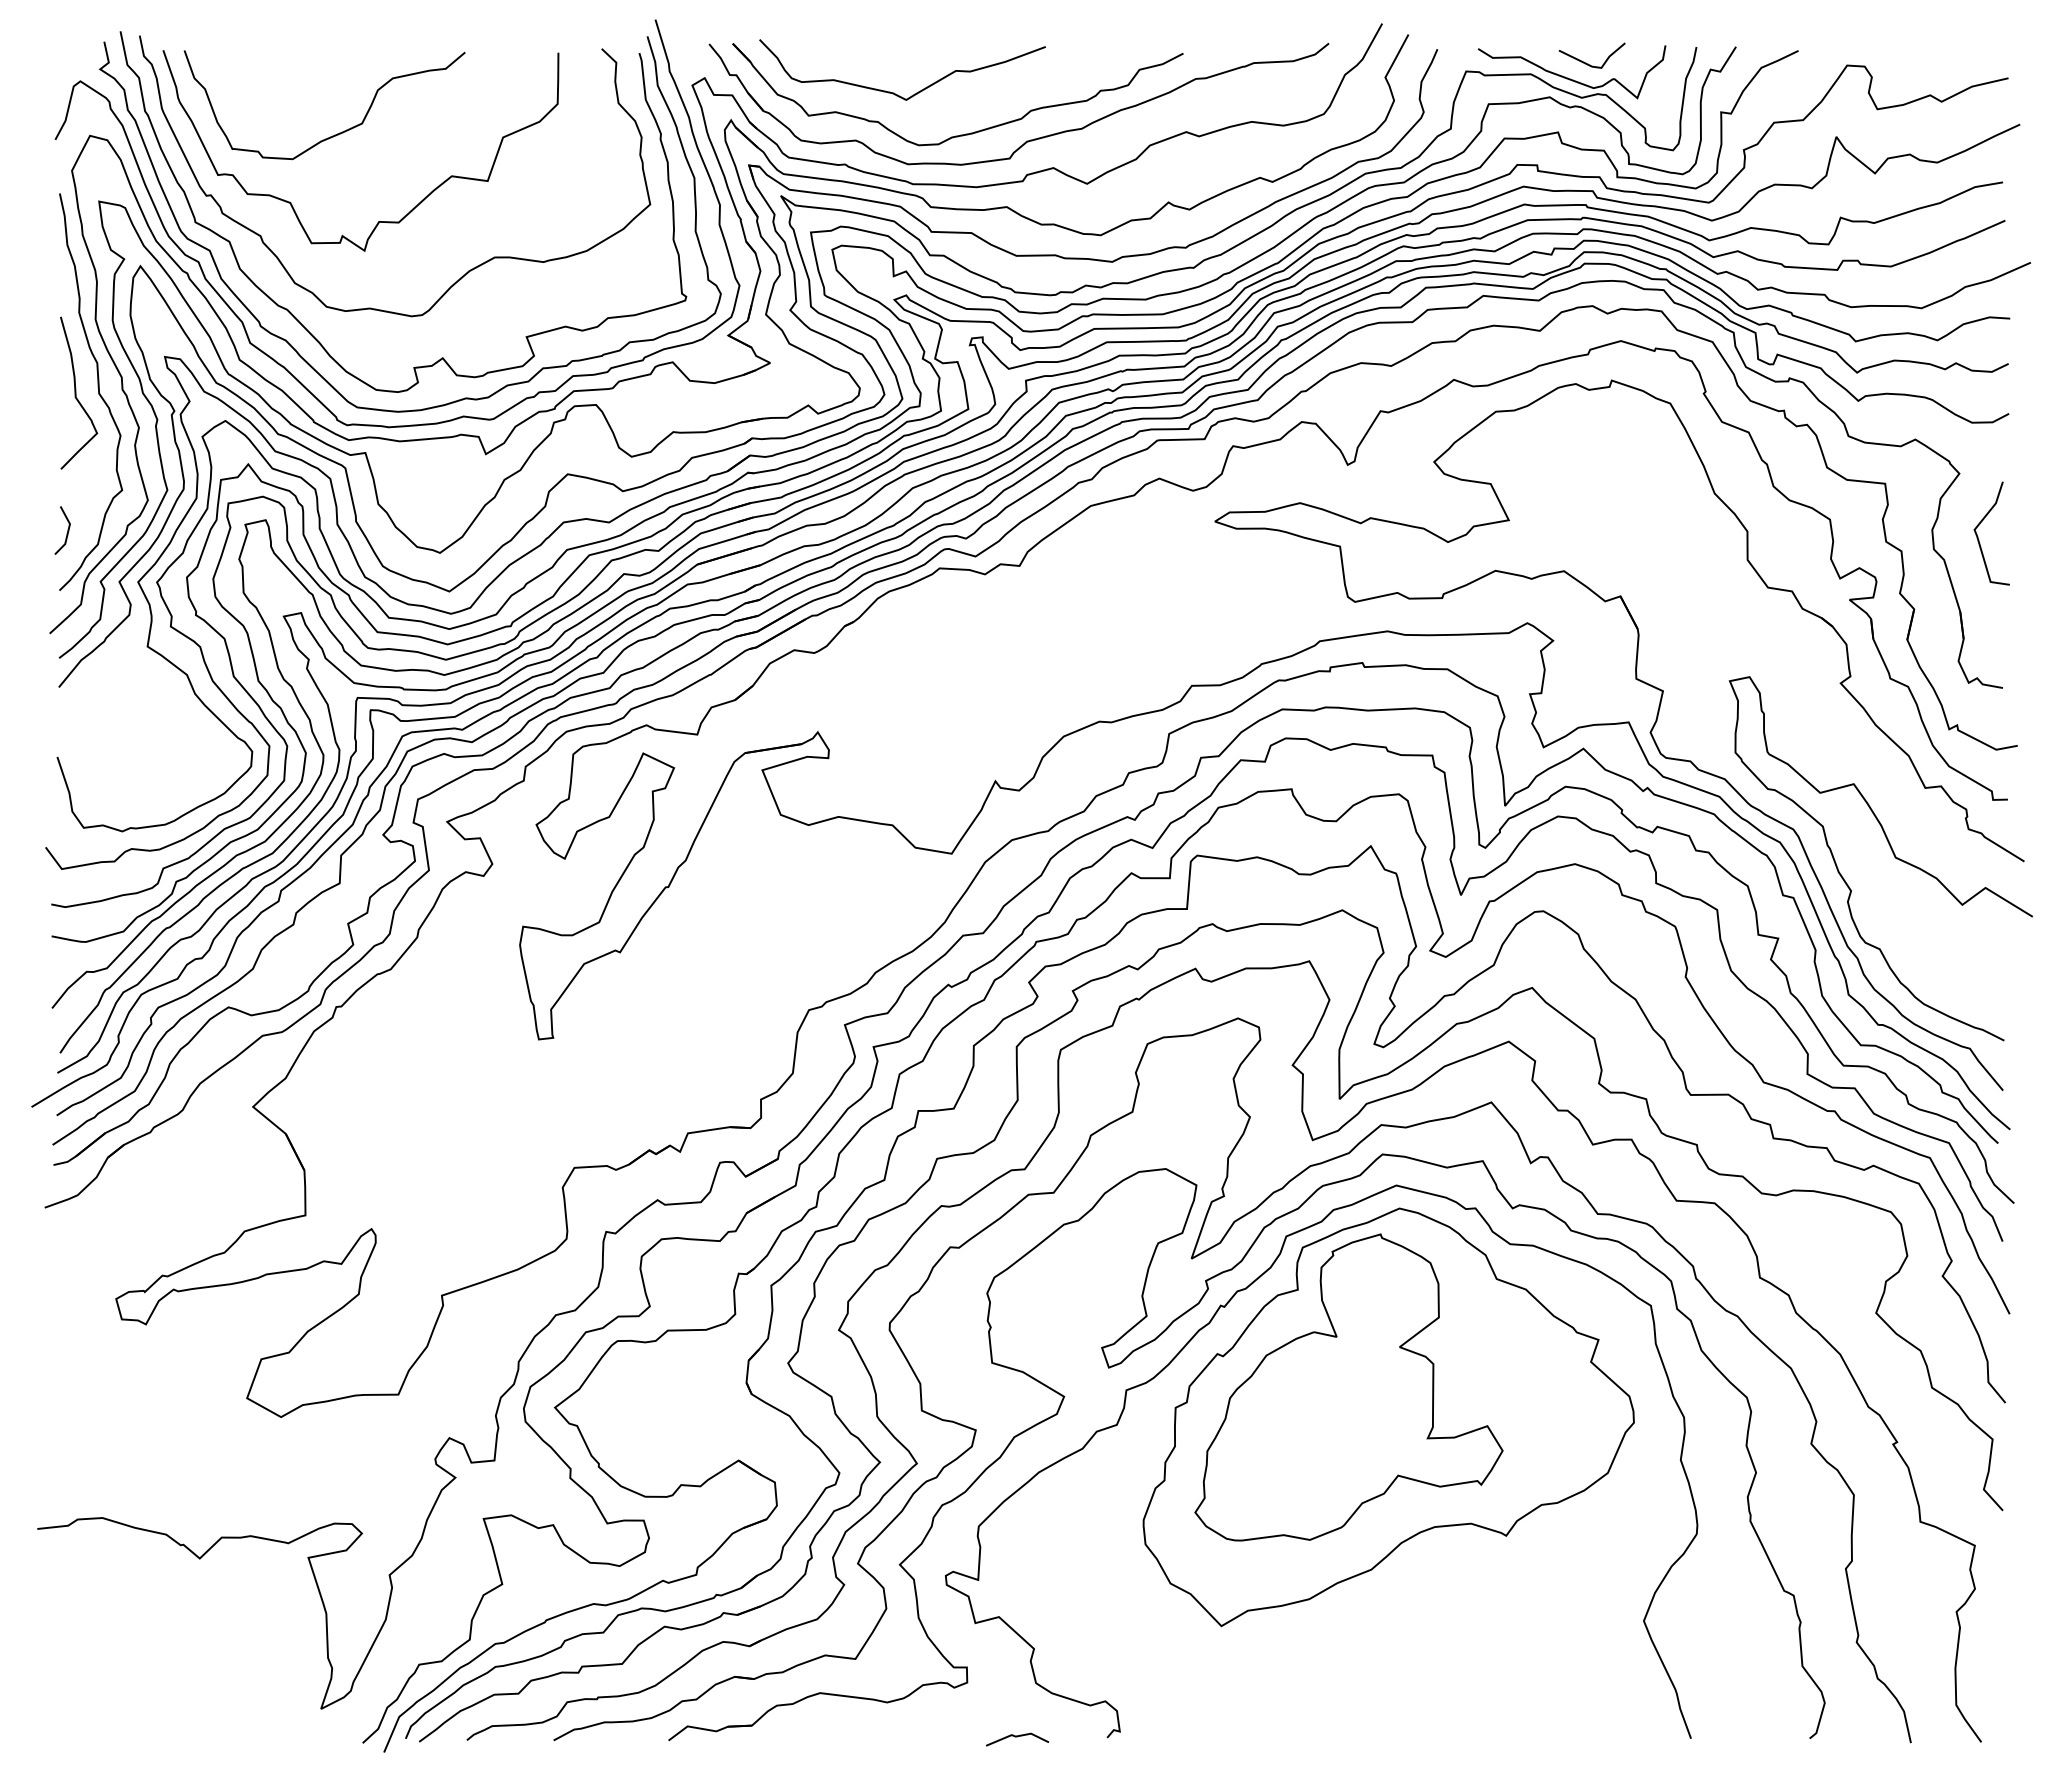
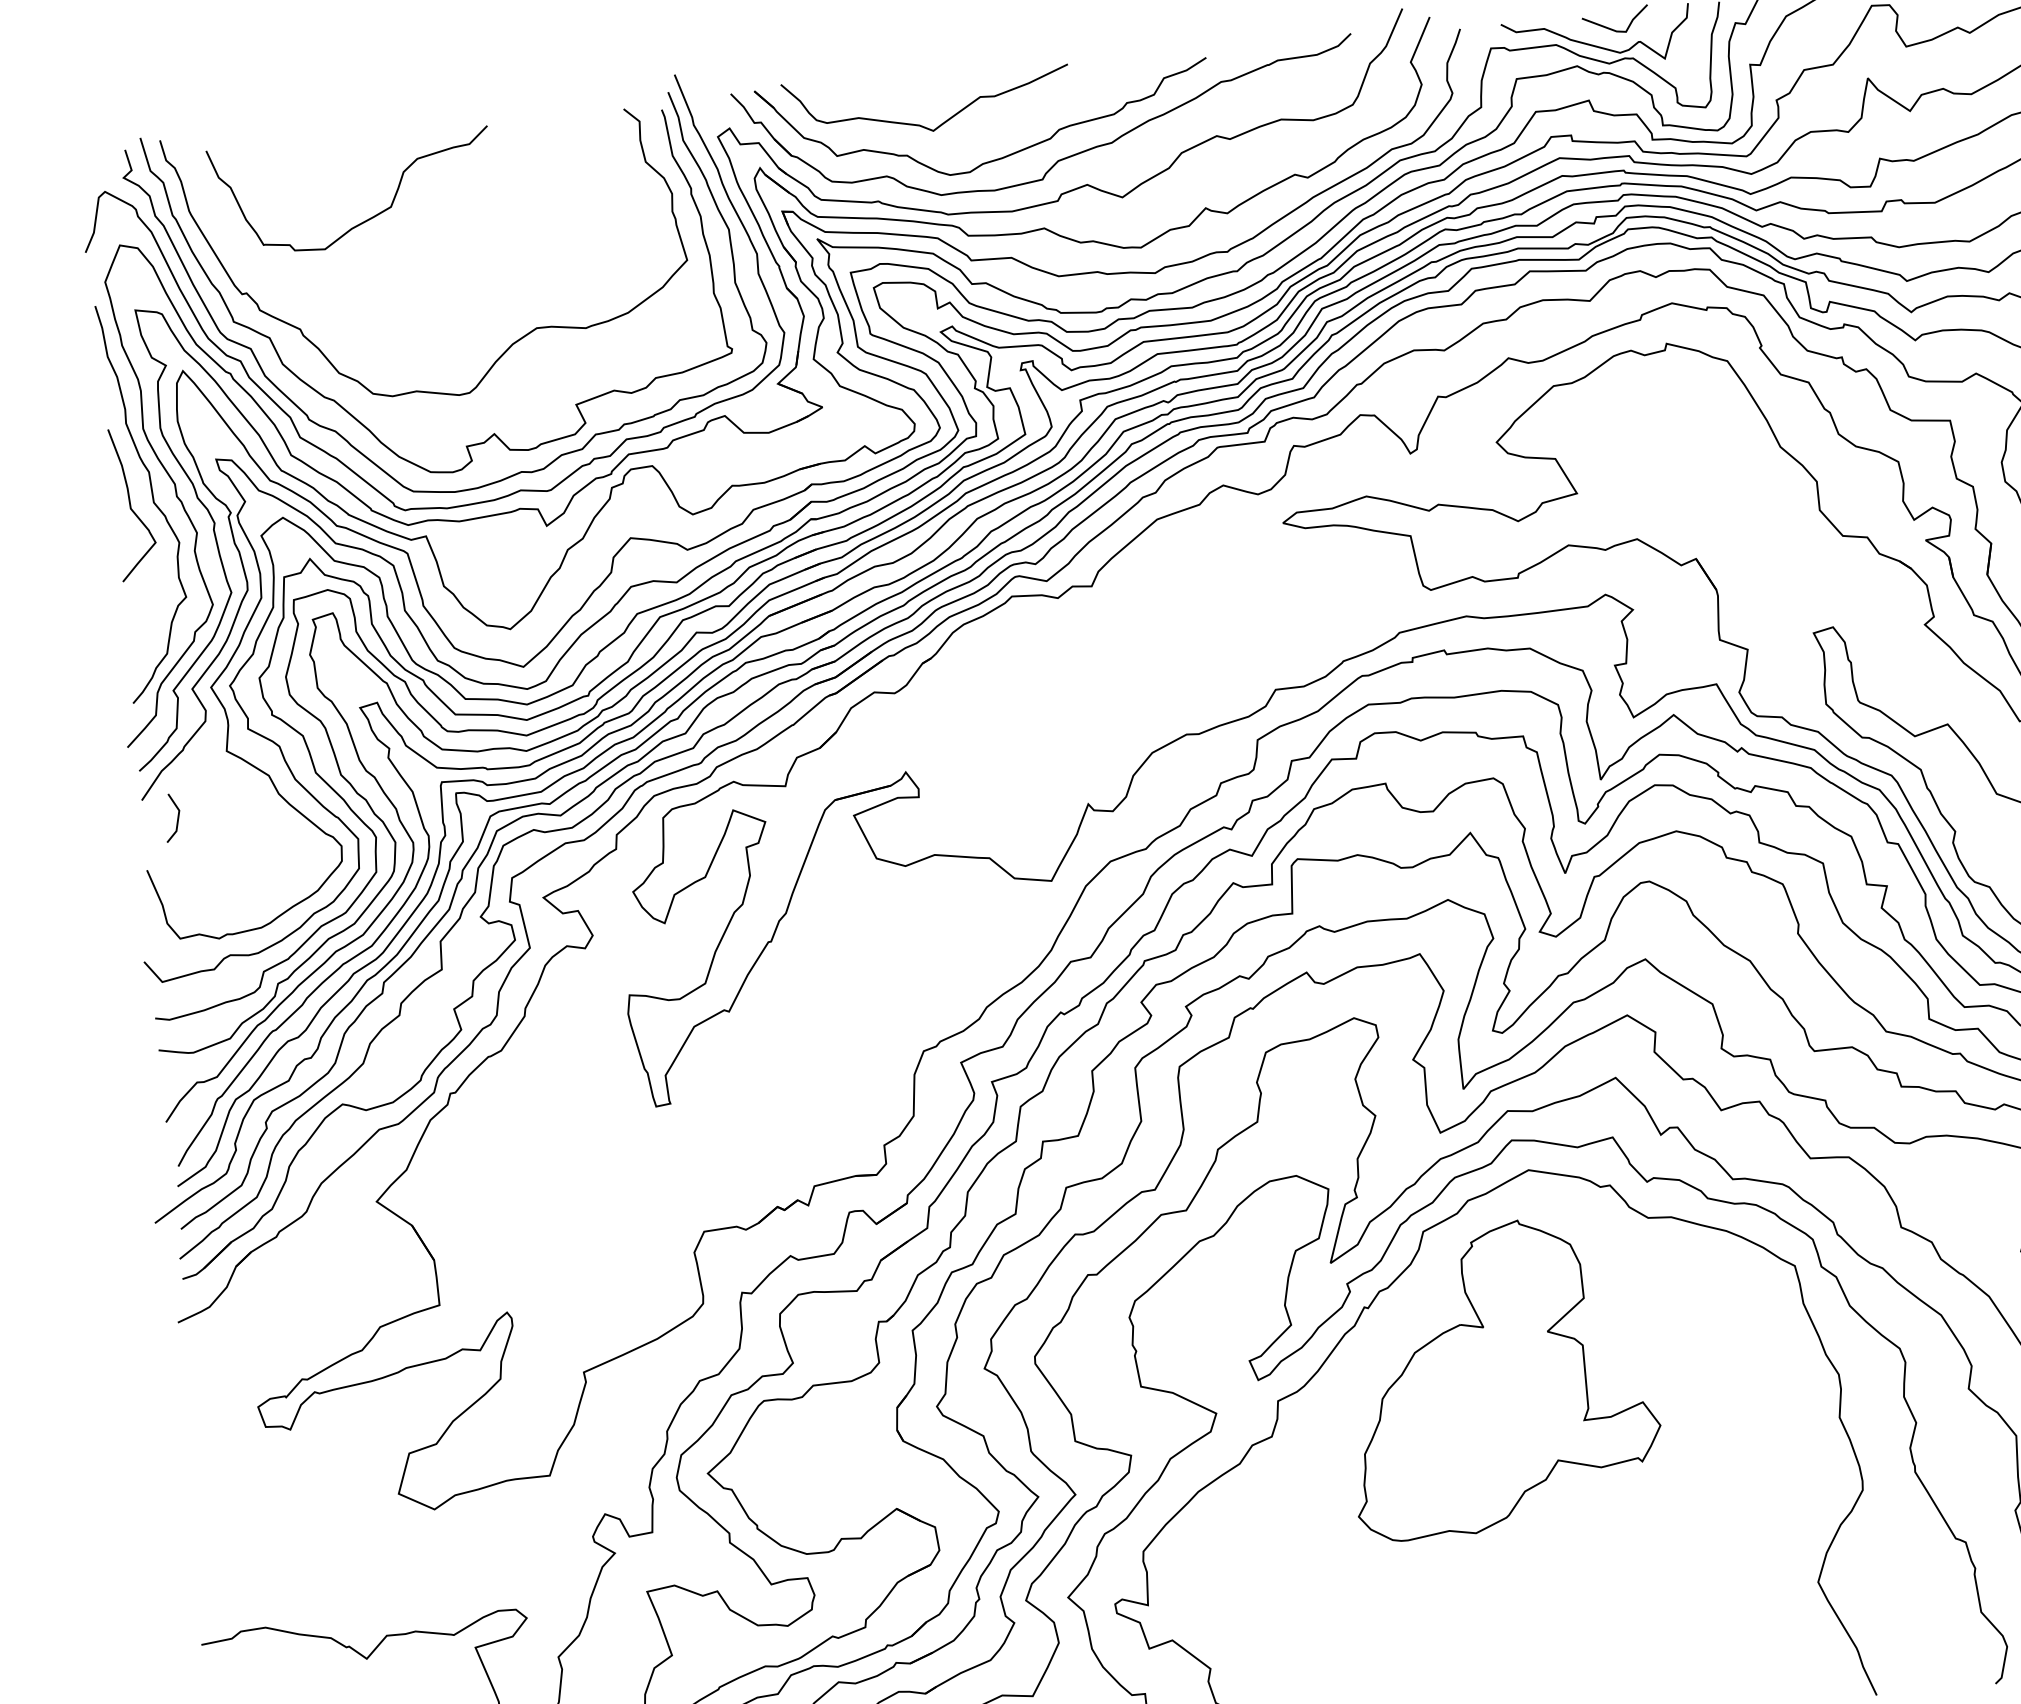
curve: (378, 221) -> (416, 303), removed
line: (67, 530) -> (177, 817), moved
part: (1388, 1417) -> (1543, 1403), removed

